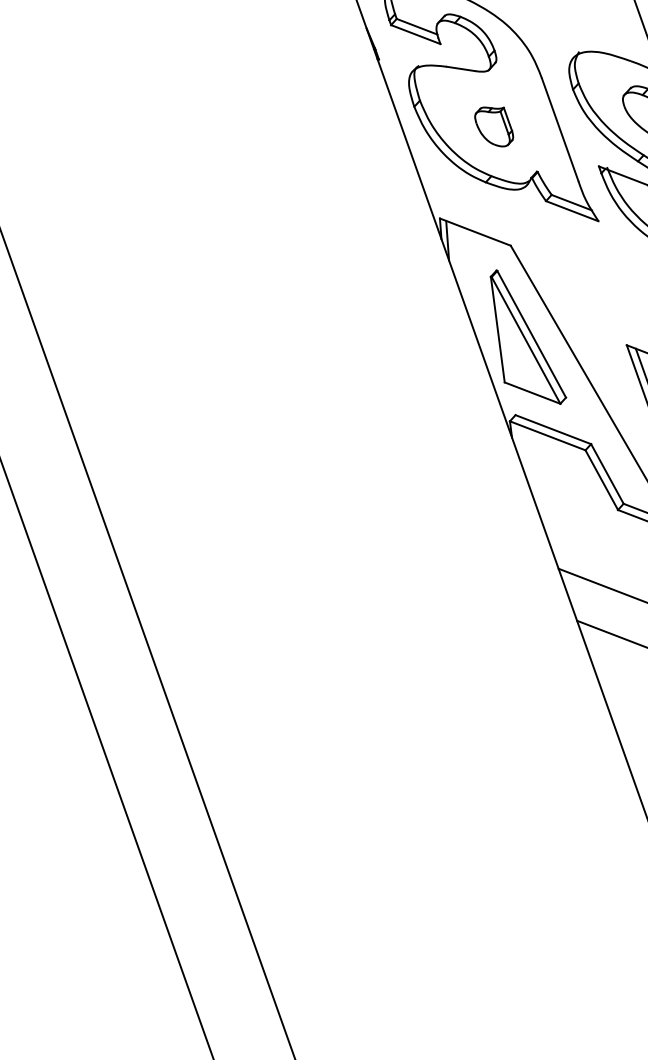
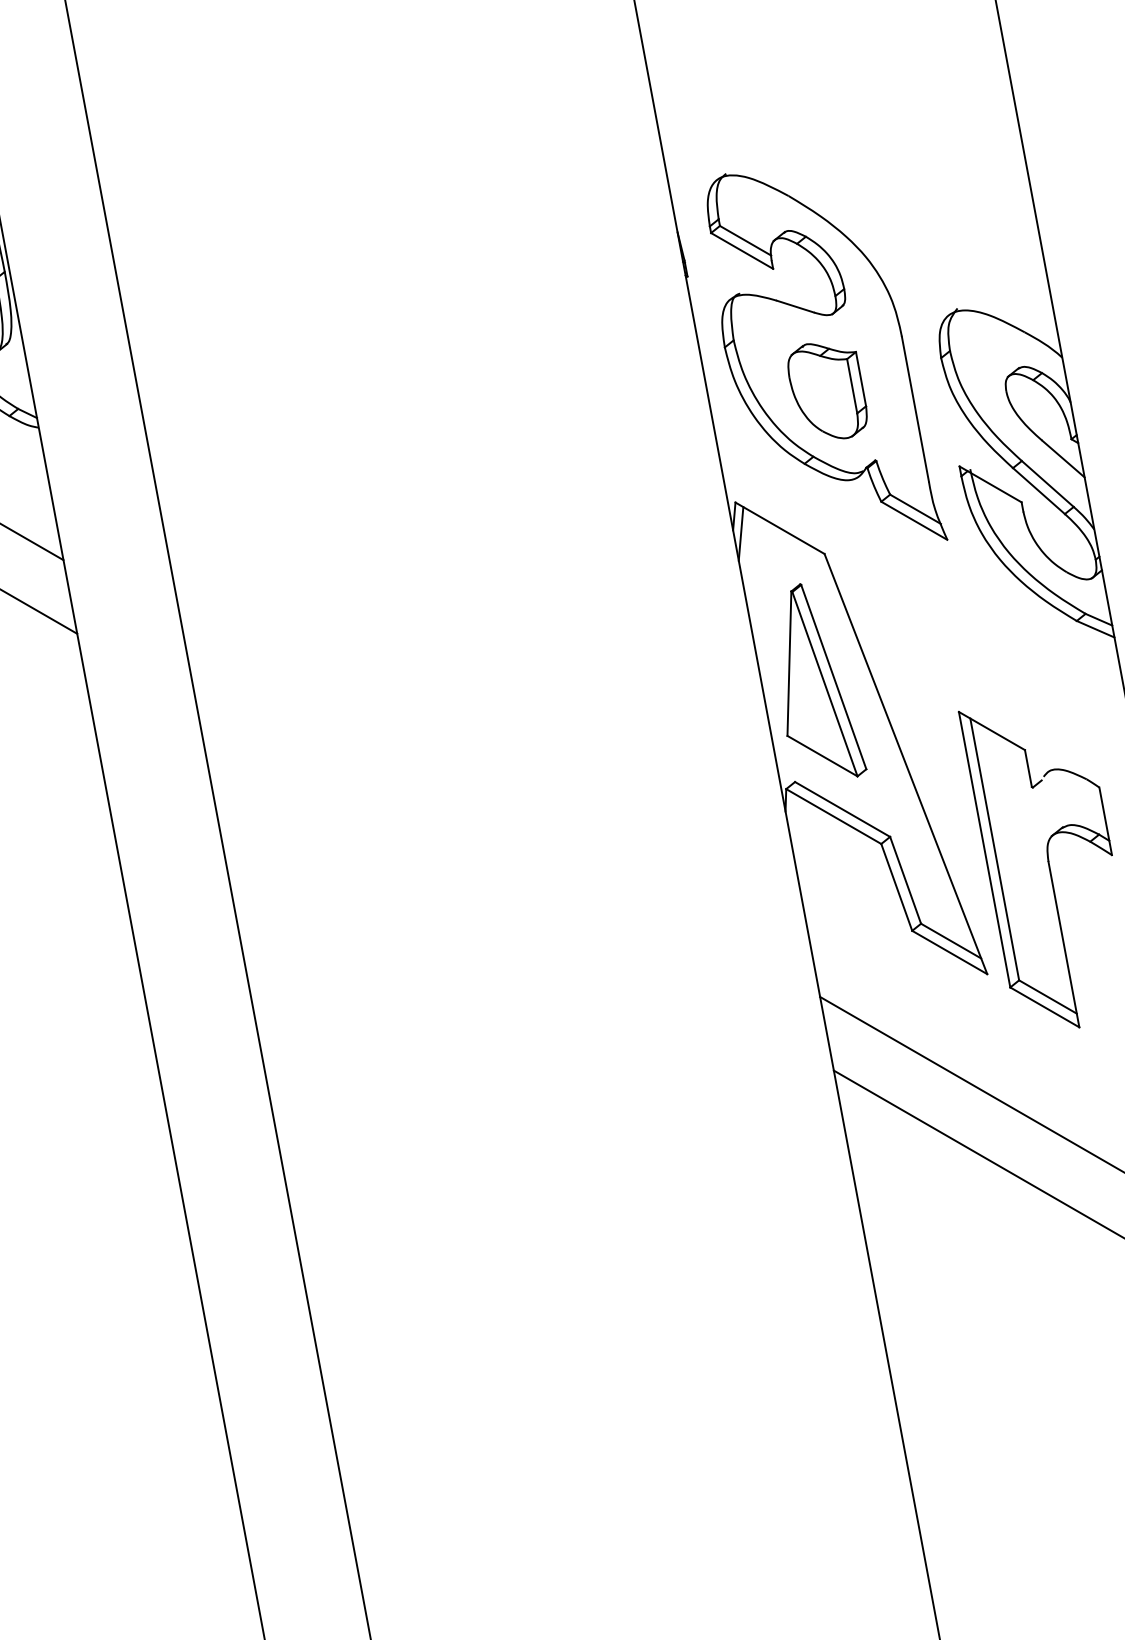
part: (494, 127) -> (827, 391), size x1.67

